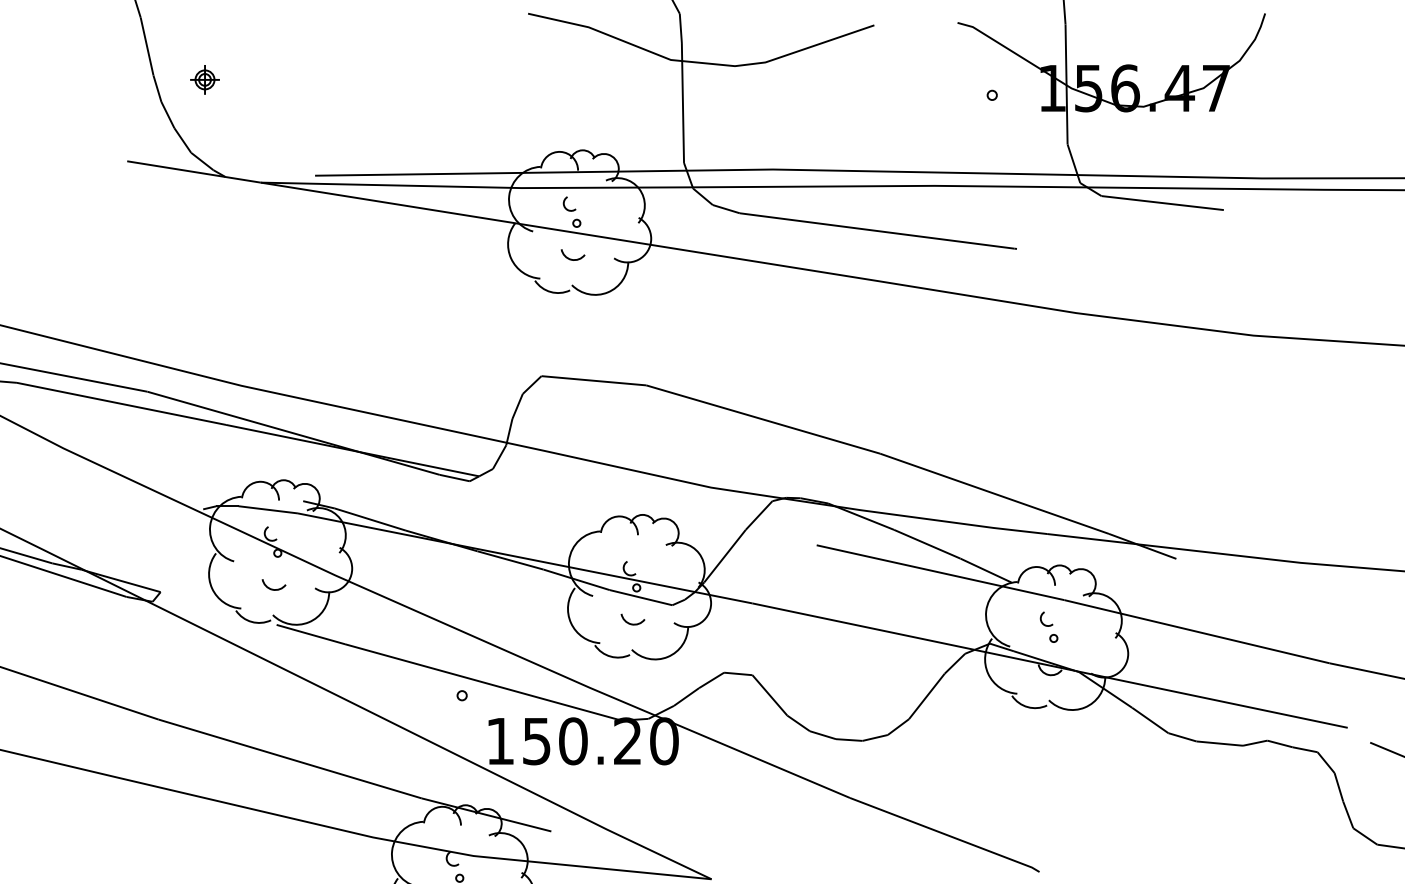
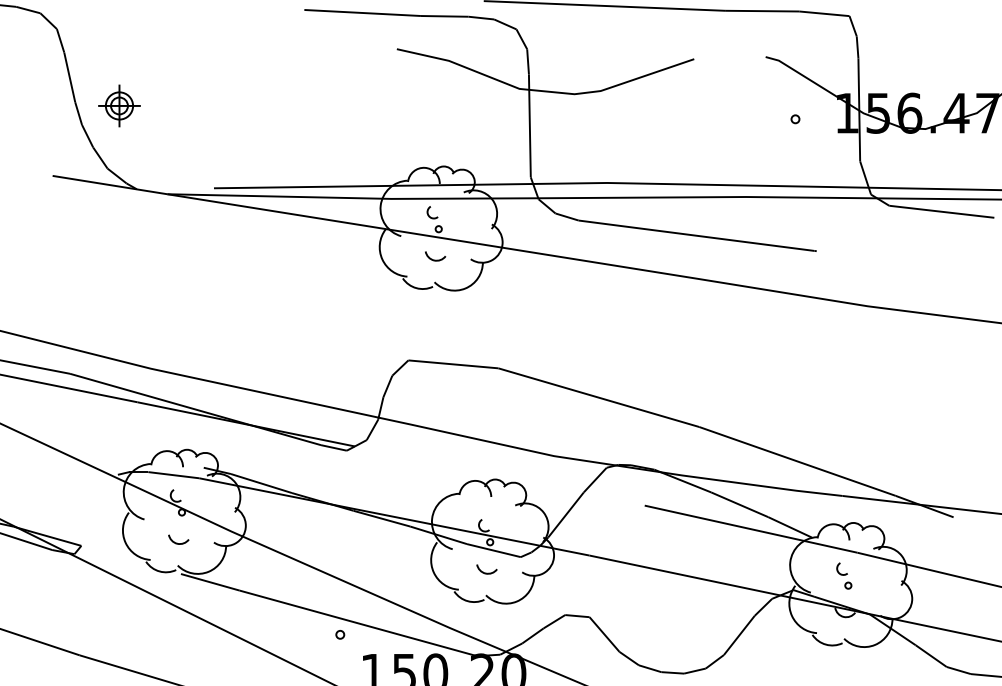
part: (204, 79) -> (119, 105), size x1.67

